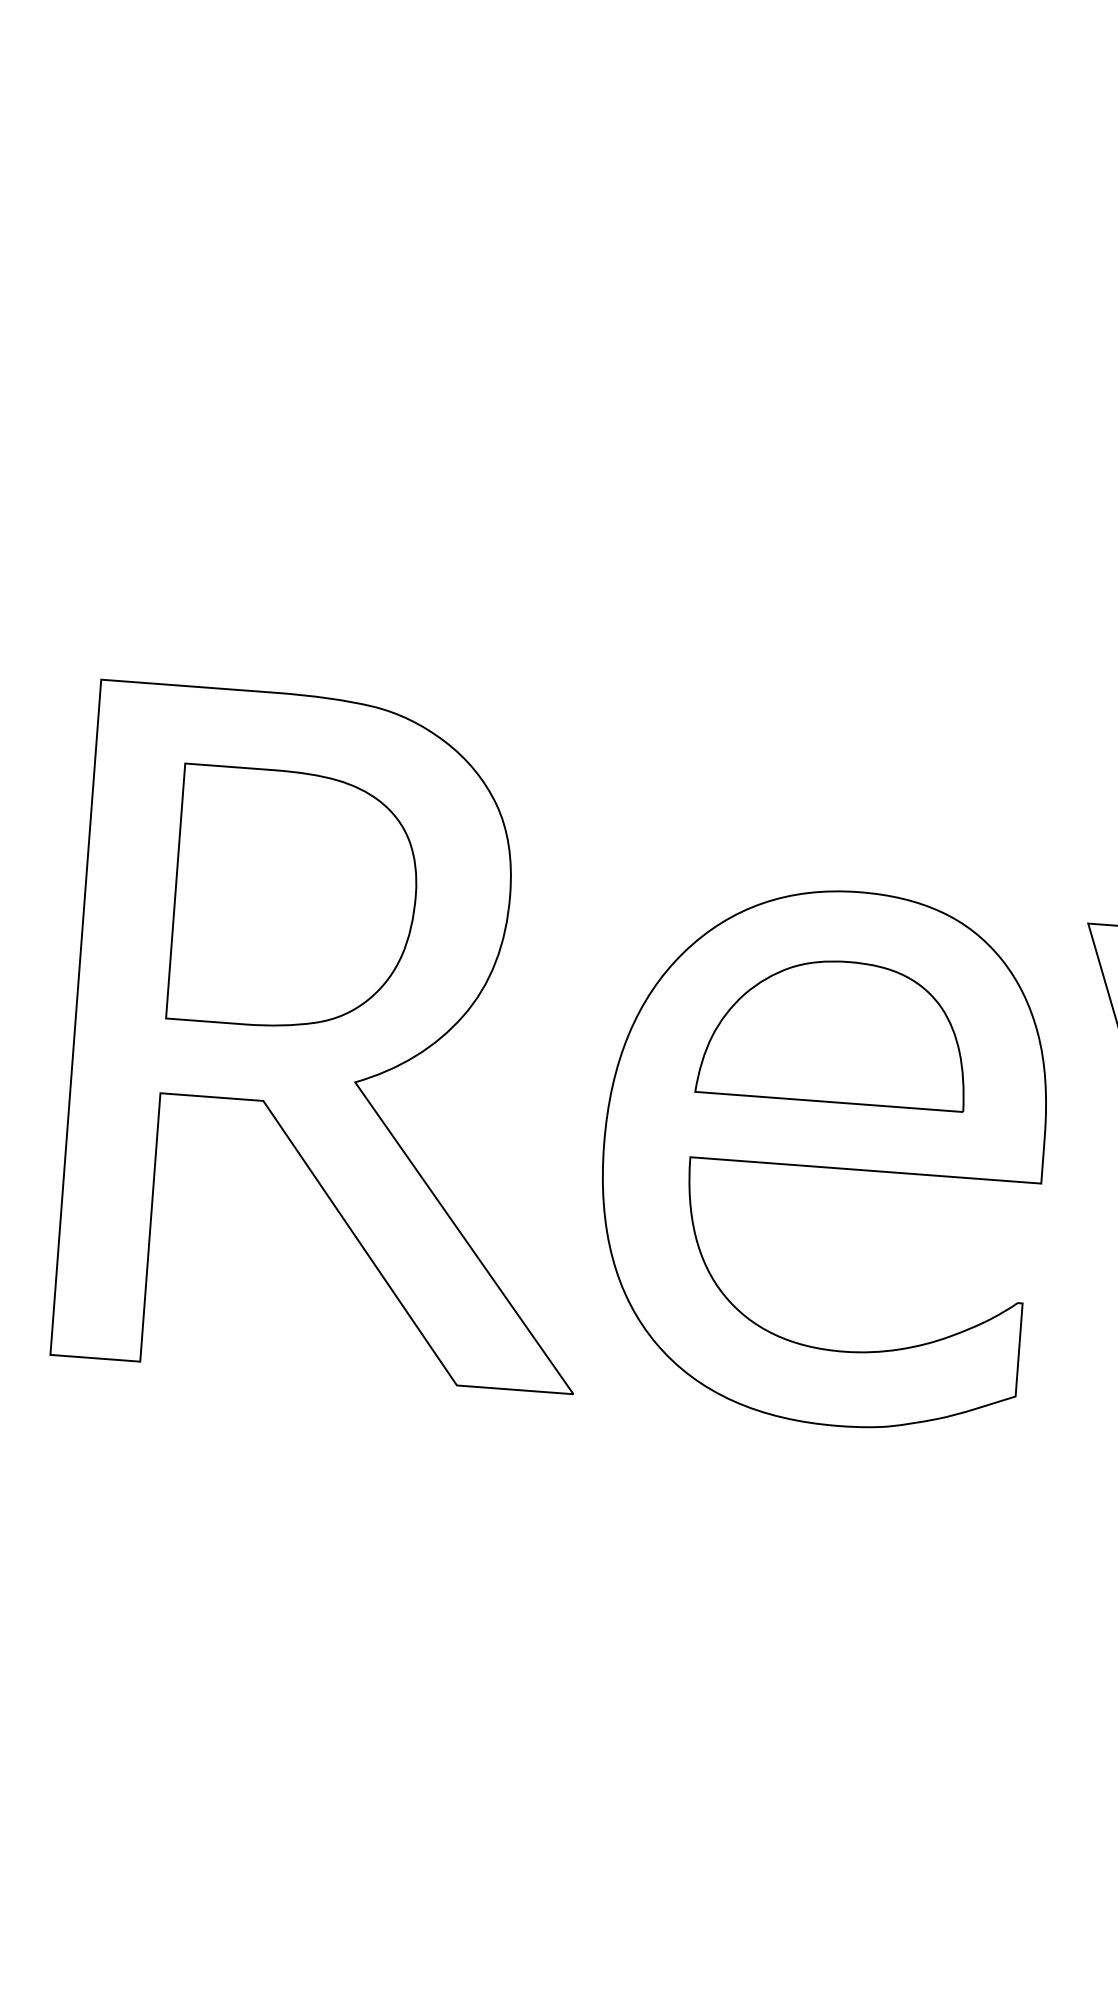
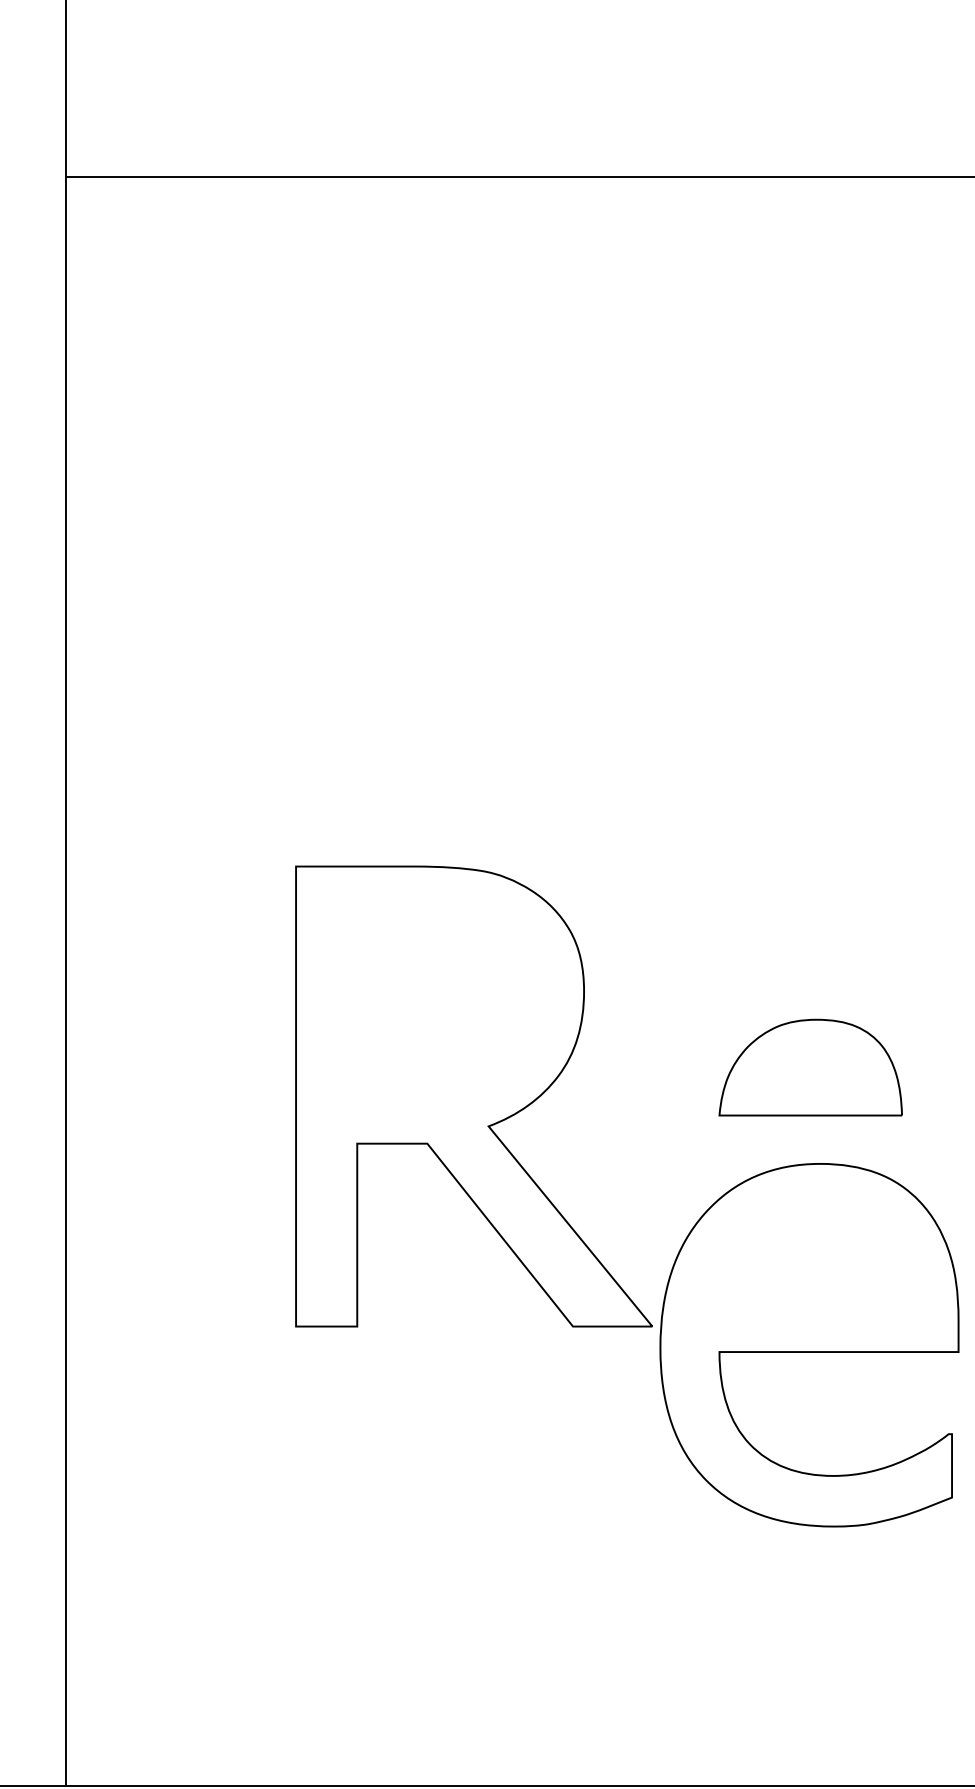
part: (294, 899) -> (438, 1005), removed
part: (823, 1157) -> (809, 1345), moved

